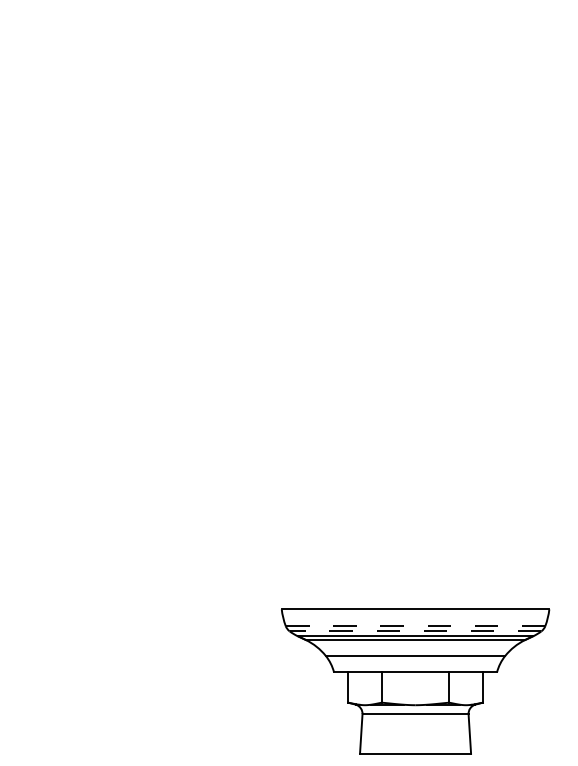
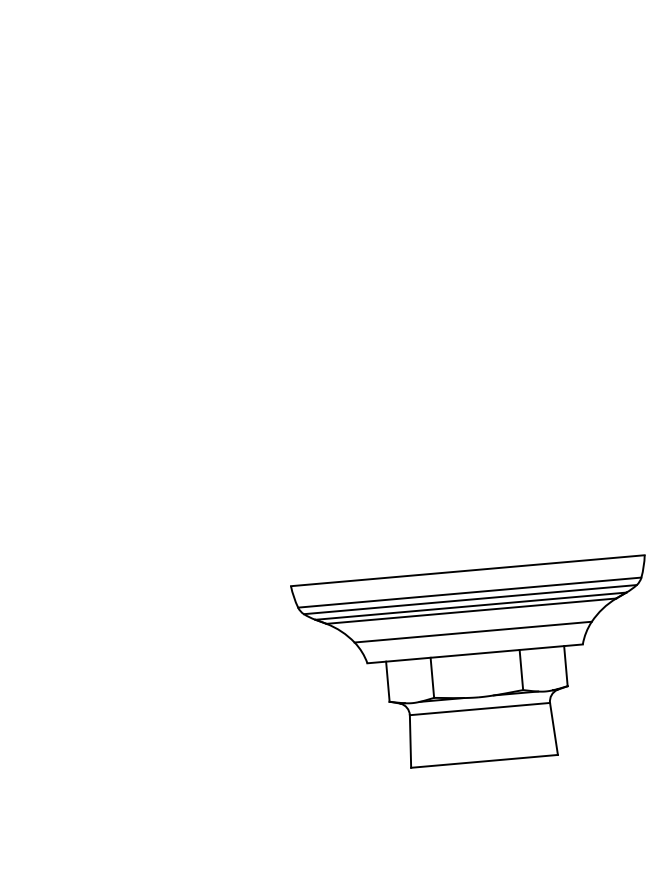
line: (415, 625) -> (469, 591), dashed -> solid
line: (415, 631) -> (470, 599), dashed -> solid

